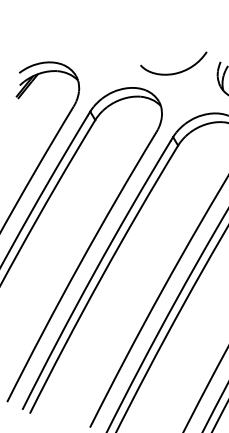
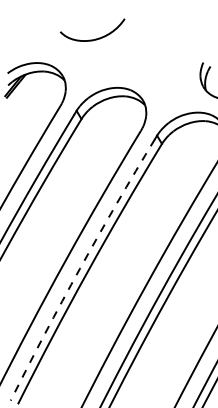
curve: (175, 72) -> (94, 38), moved
arc: (93, 273) -> (79, 268), solid -> dashed

